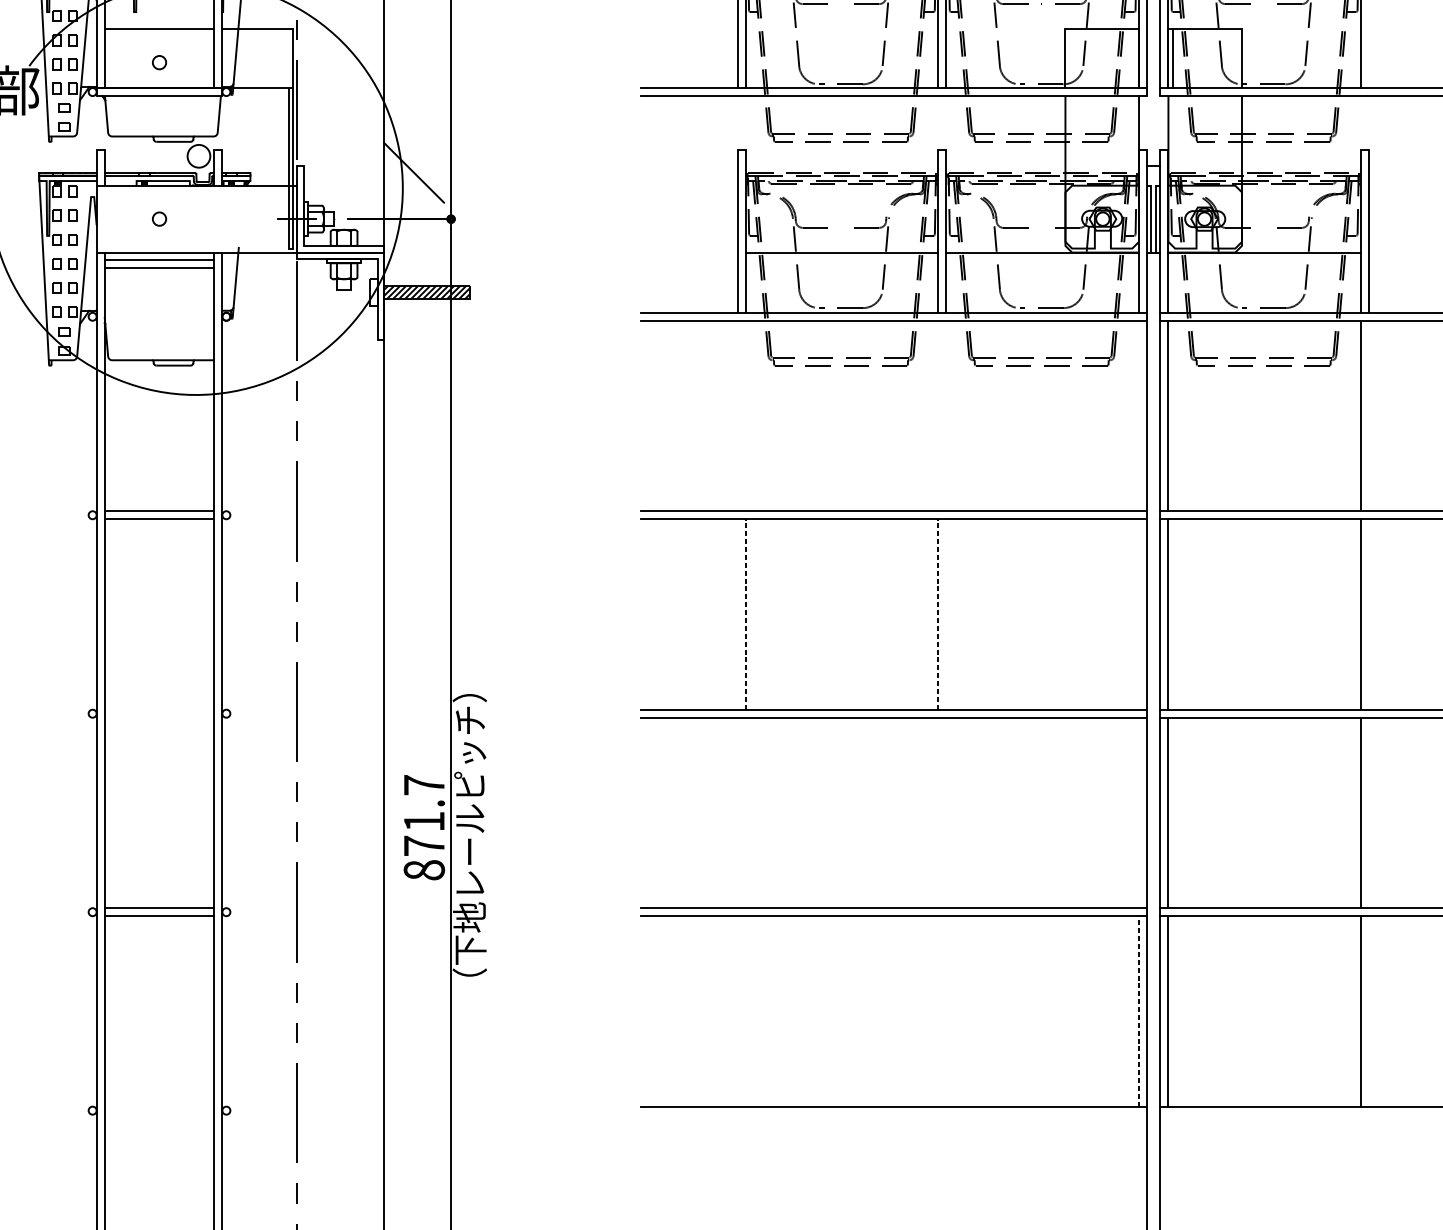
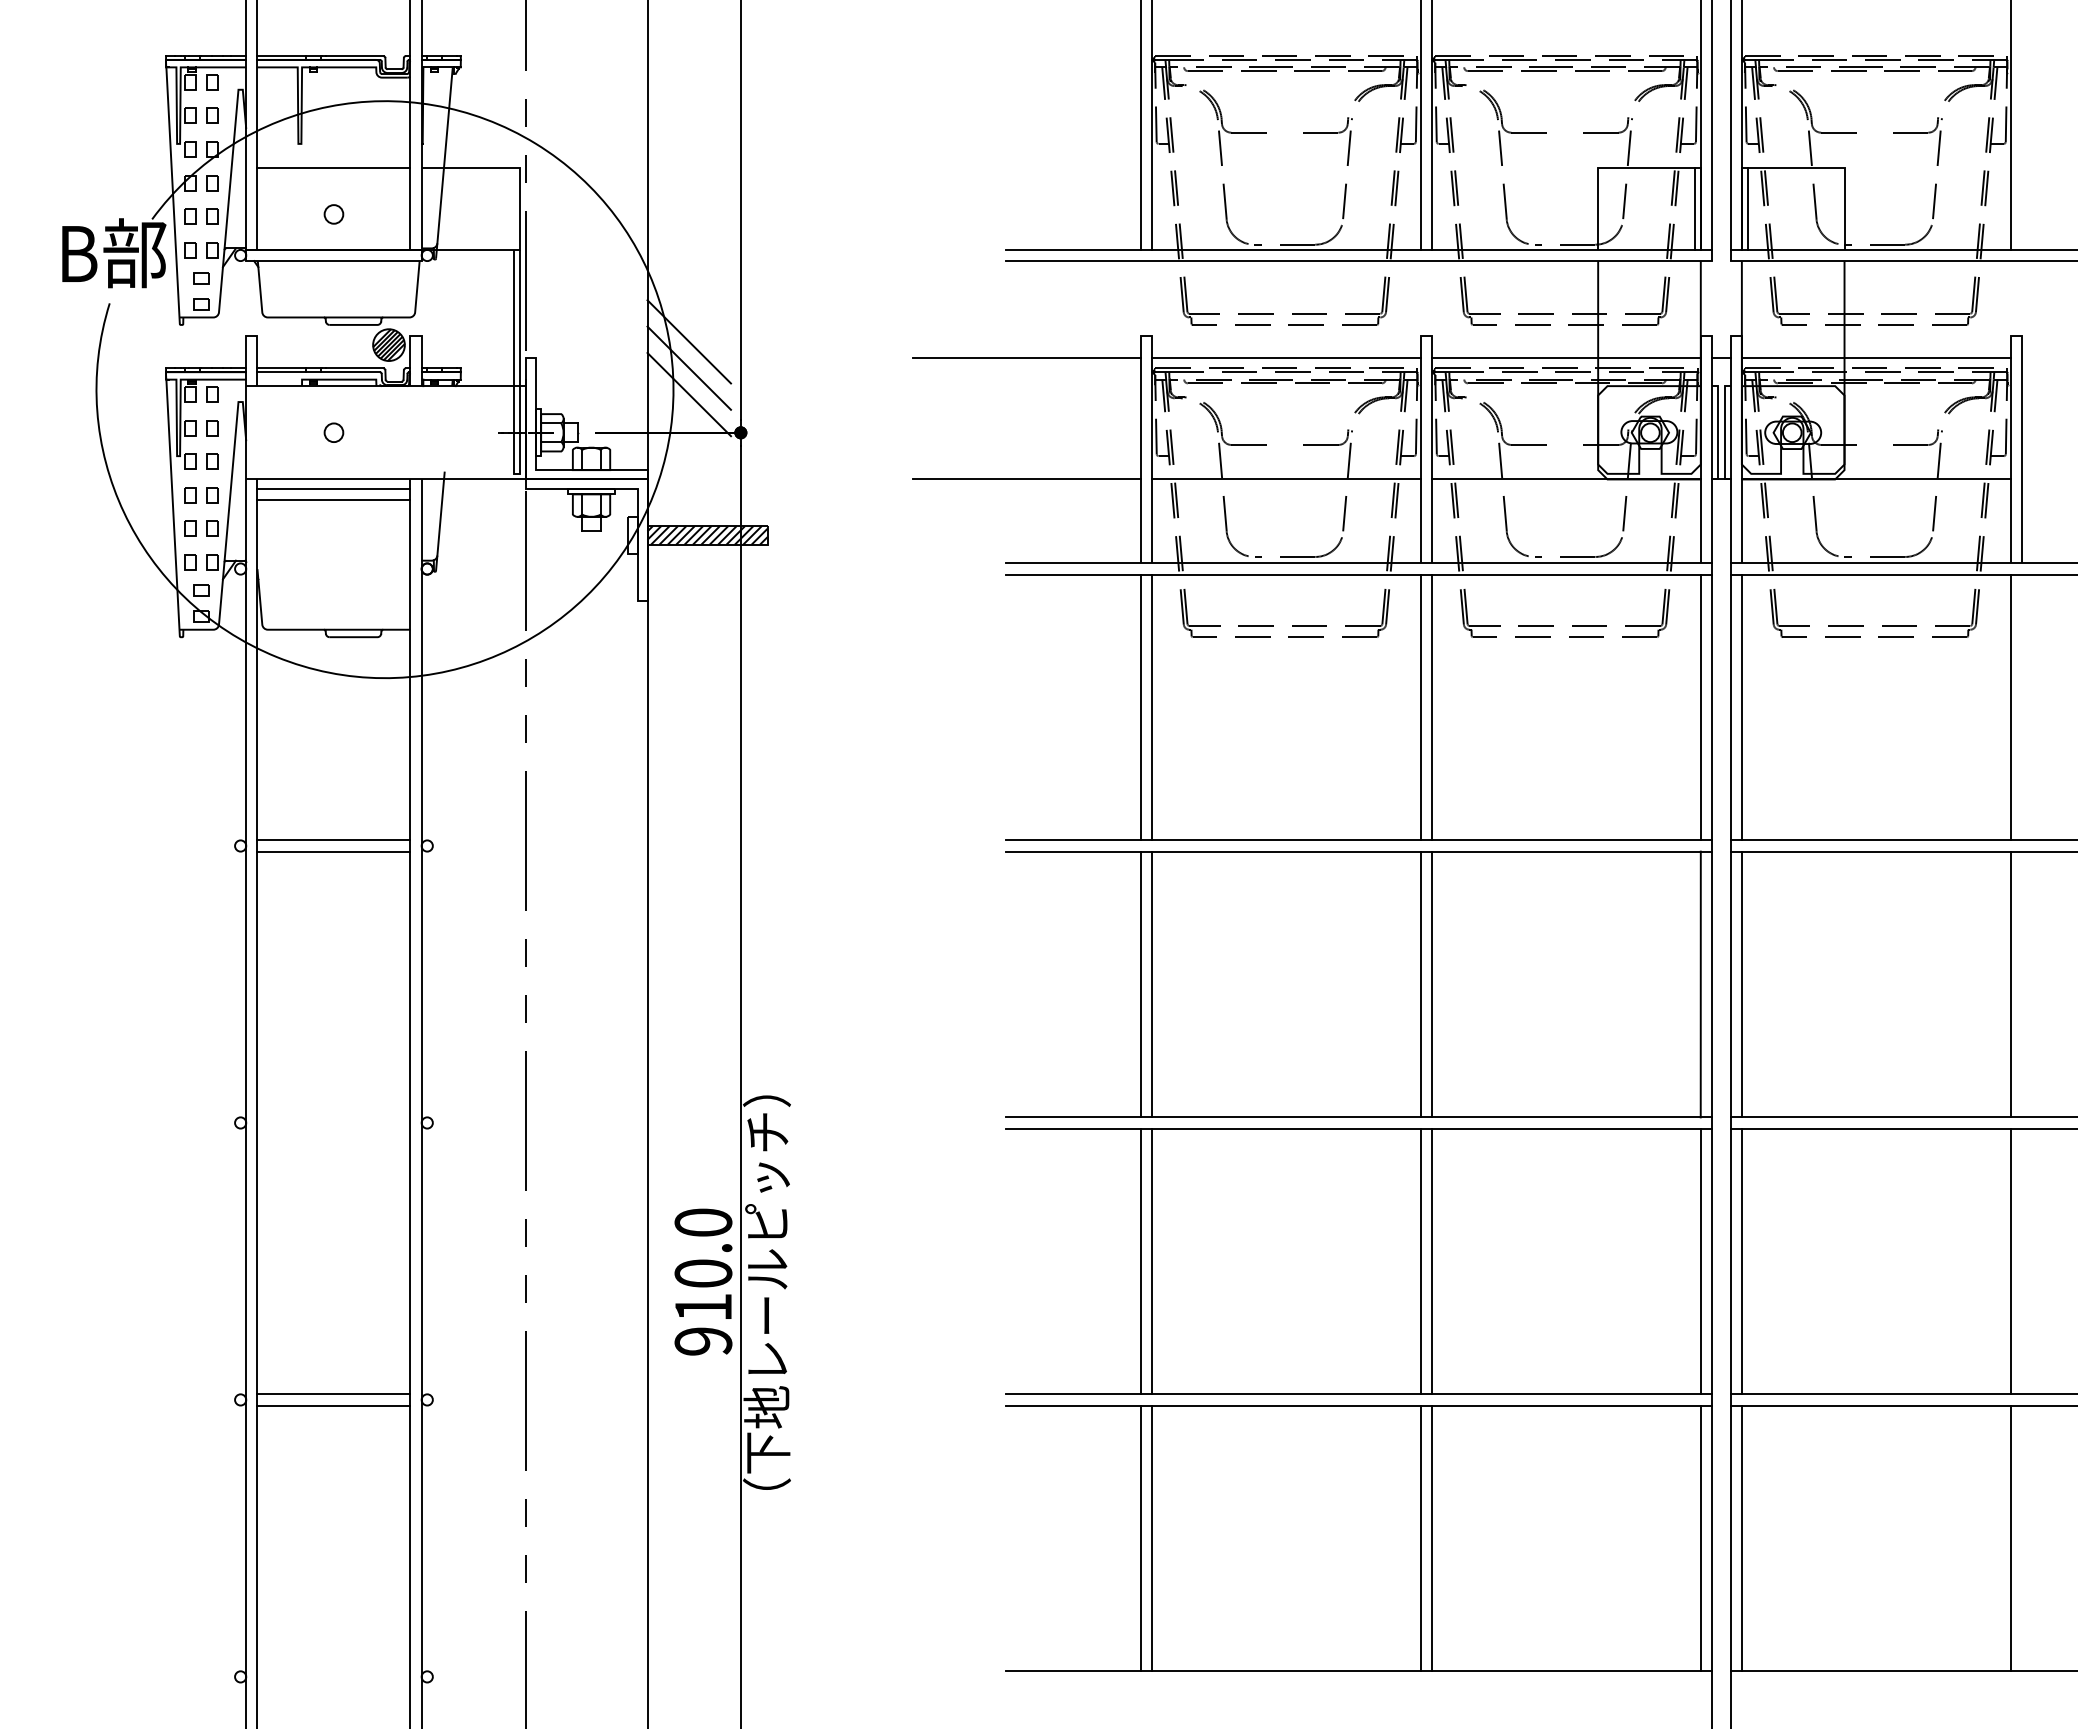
line: (1134, 58) -> (1694, 208), added
line: (414, 153) -> (689, 341), added
hatch: (198, 155) -> (388, 344), added
line: (655, 165) -> (1026, 358), added
line: (841, 165) -> (1285, 358), added
line: (1042, 165) -> (1565, 358), added
line: (1264, 165) -> (1875, 358), added
line: (414, 191) -> (689, 394), added
line: (655, 252) -> (1026, 479), added
line: (737, 415) -> (1140, 707), added
line: (746, 415) -> (1152, 707), added
line: (938, 415) -> (1420, 707), added
line: (946, 415) -> (1432, 707), added
line: (1138, 415) -> (1700, 707), added
line: (737, 614) -> (1140, 984), added
line: (746, 614) -> (1152, 984), dashed -> solid
line: (938, 614) -> (1420, 984), dashed -> solid
line: (946, 614) -> (1432, 984), added
line: (1138, 614) -> (1700, 984), added
line: (737, 812) -> (1140, 1261), added
line: (746, 812) -> (1152, 1261), added
line: (938, 812) -> (1420, 1261), added
line: (946, 812) -> (1432, 1261), added
line: (1138, 812) -> (1700, 1261), added
text: (424, 827) -> (703, 1281), 871.7 -> 910.0
line: (737, 1011) -> (1140, 1538), added
line: (746, 1011) -> (1152, 1538), added
line: (938, 1011) -> (1420, 1538), added
line: (946, 1011) -> (1432, 1538), added
line: (1138, 1011) -> (1700, 1538), dashed -> solid

